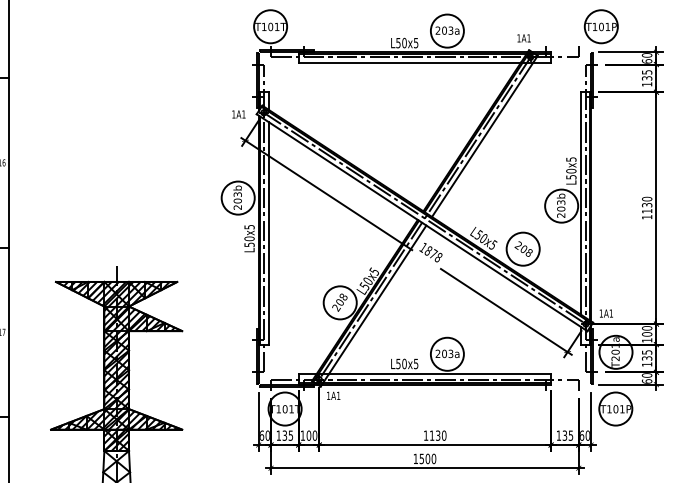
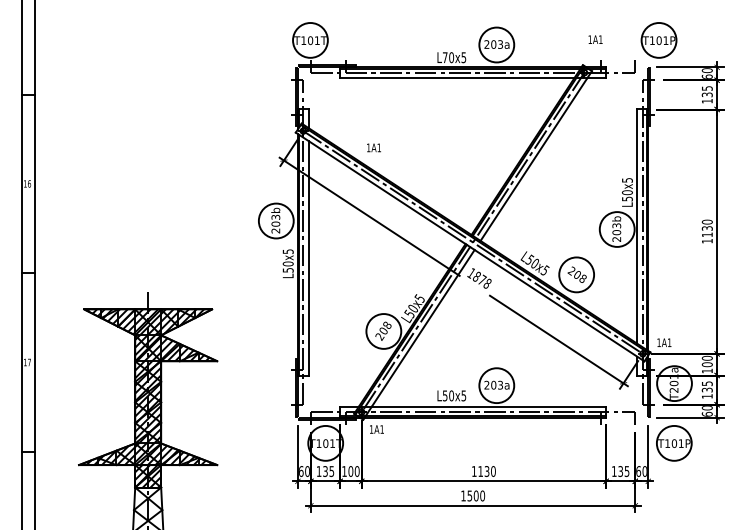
text: (523, 38) -> (595, 39), moved
text: (397, 42) -> (444, 57), L50x5 -> L70x5
text: (238, 114) -> (373, 147), moved

